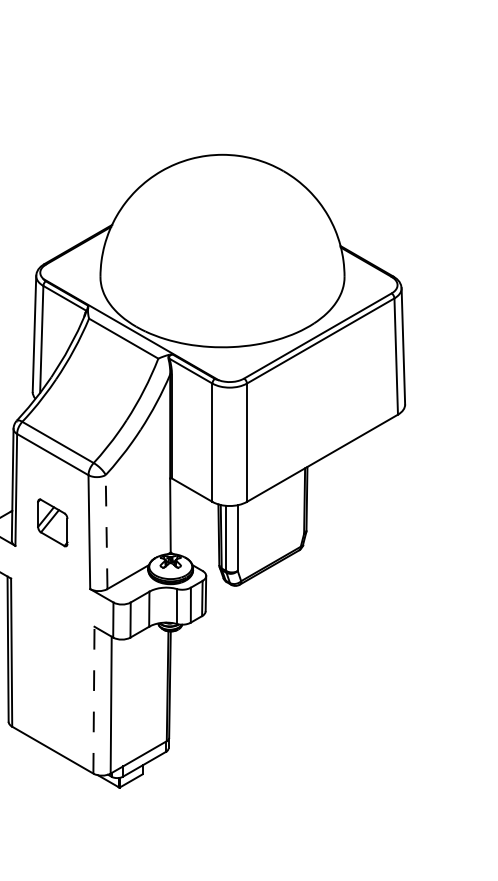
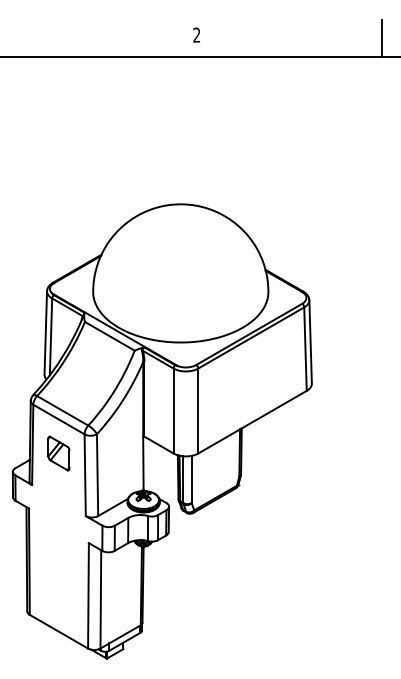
part: (52, 522) -> (58, 453), moved
line: (106, 532) -> (97, 475), dashed -> solid
line: (93, 699) -> (88, 595), dashed -> solid

